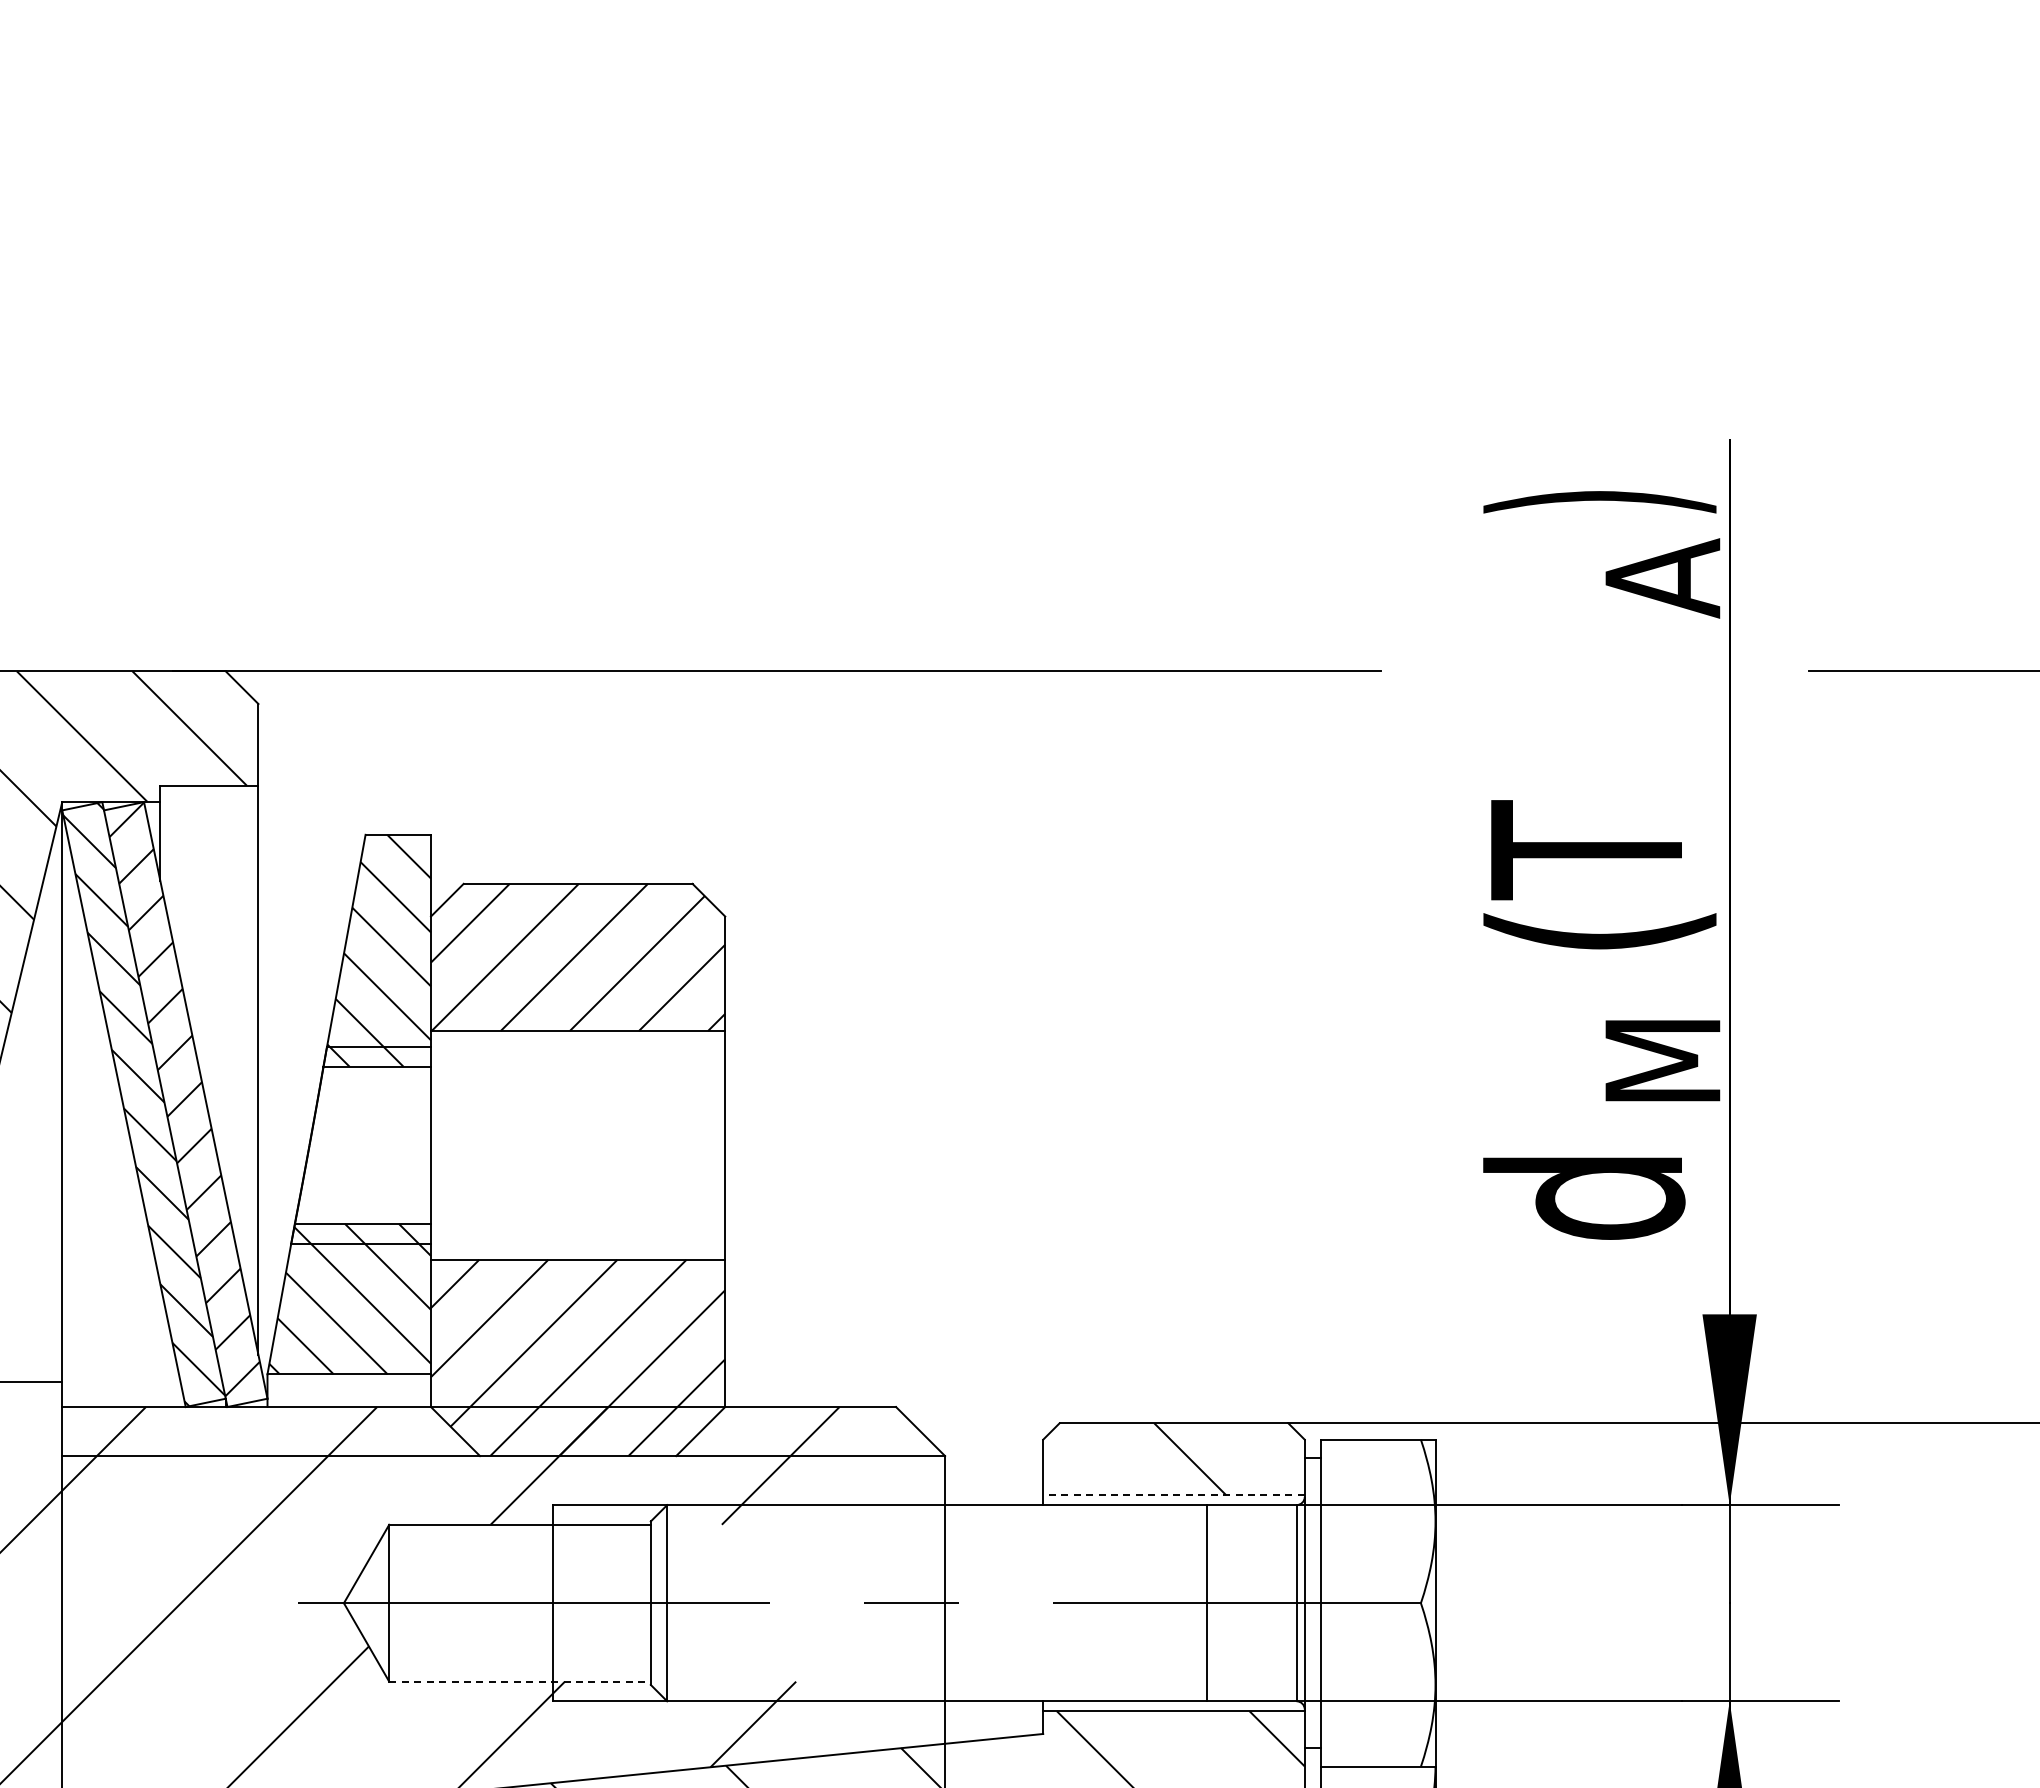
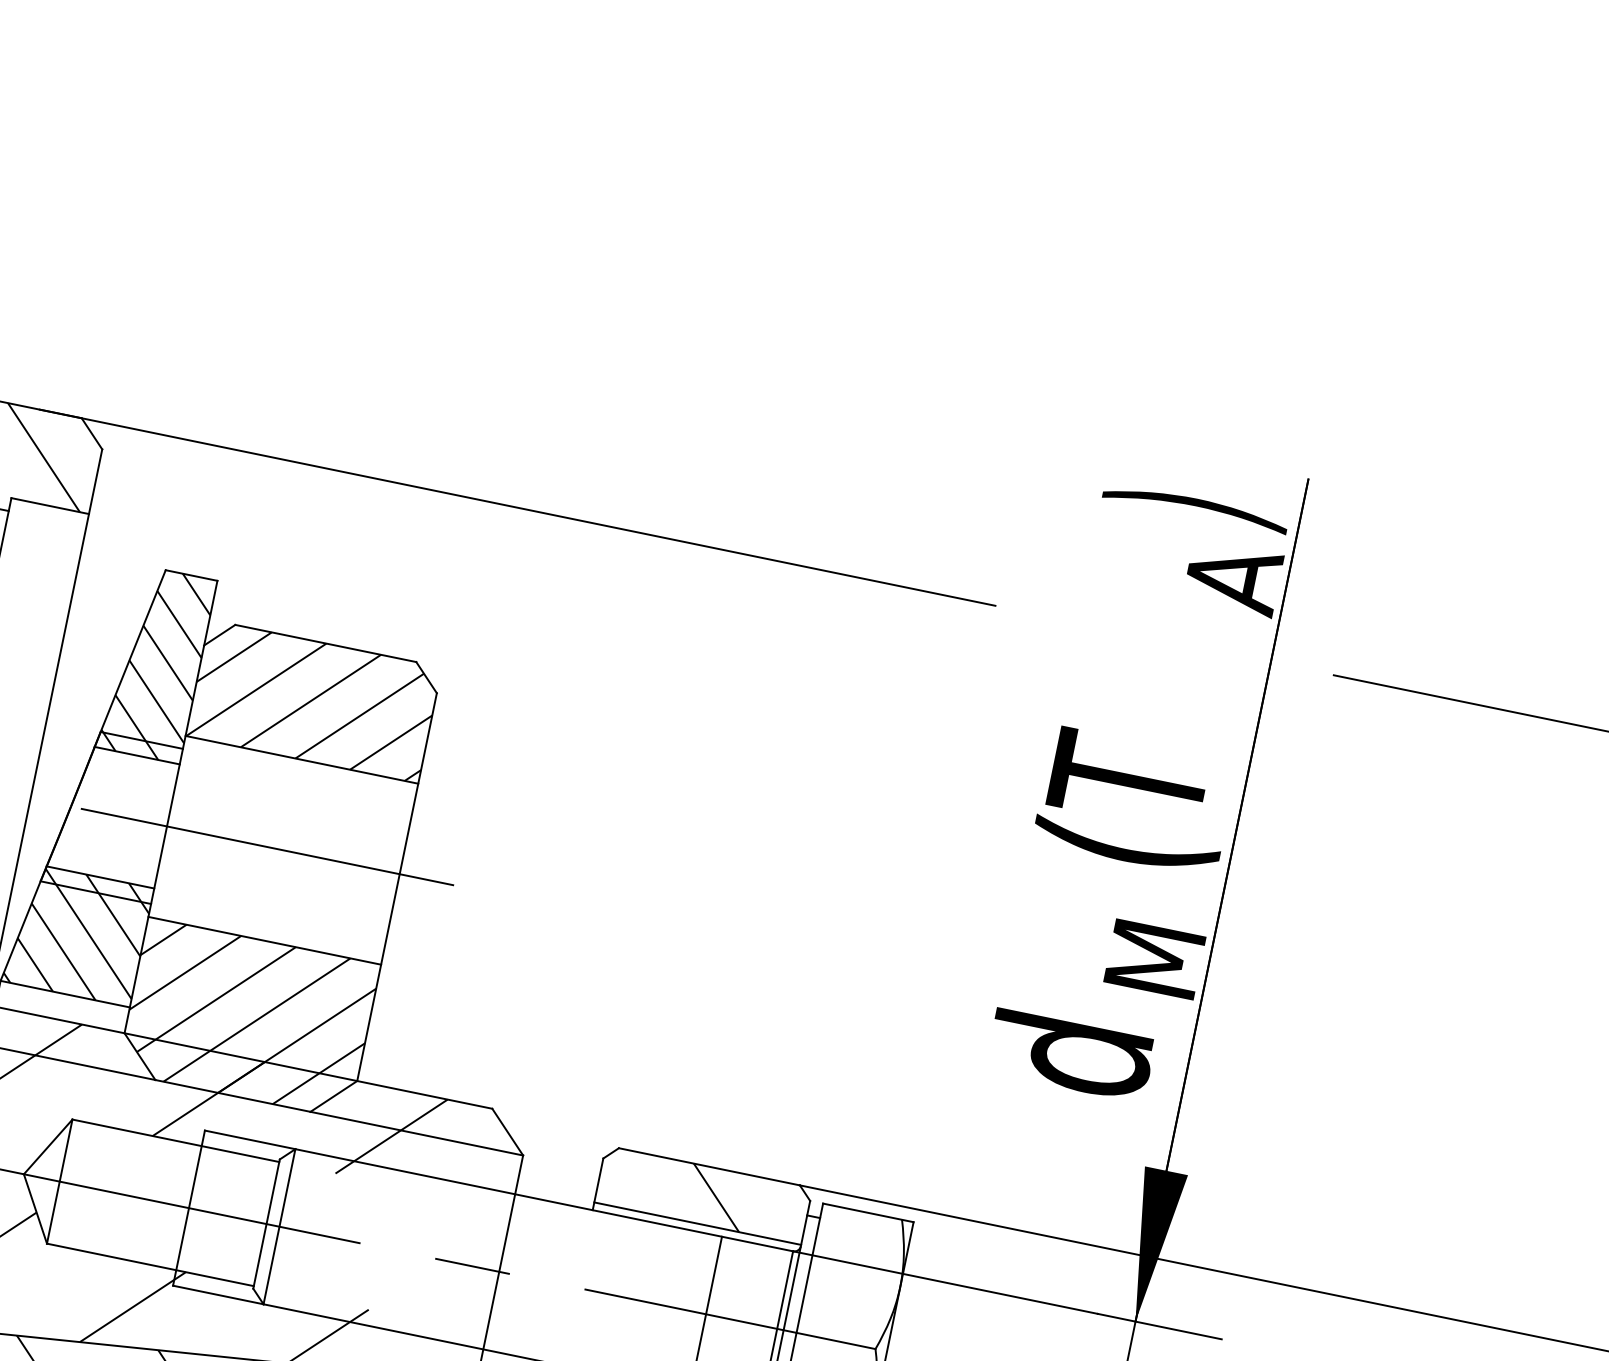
line: (577, 1145) -> (282, 850), added
line: (1173, 1495) -> (697, 1223), dashed -> solid
line: (520, 1681) -> (150, 1264), dashed -> solid

